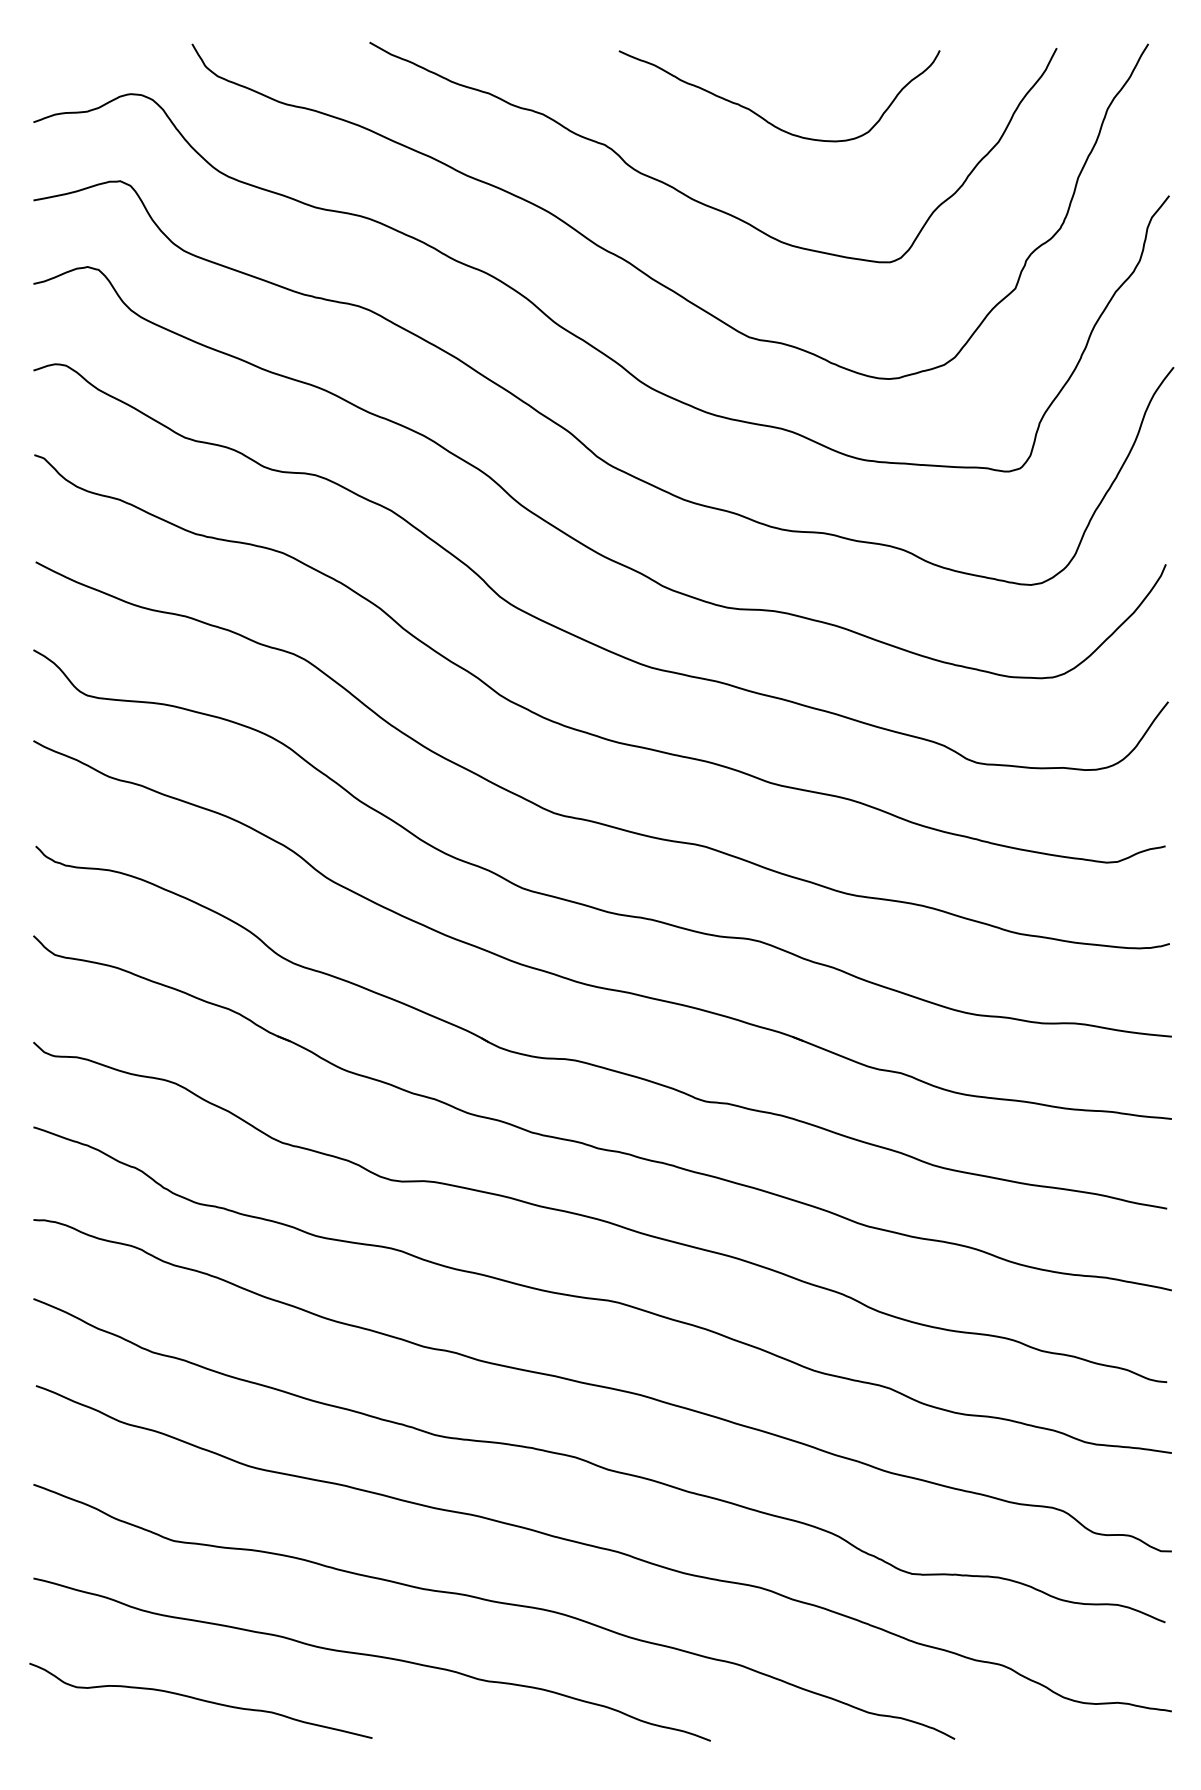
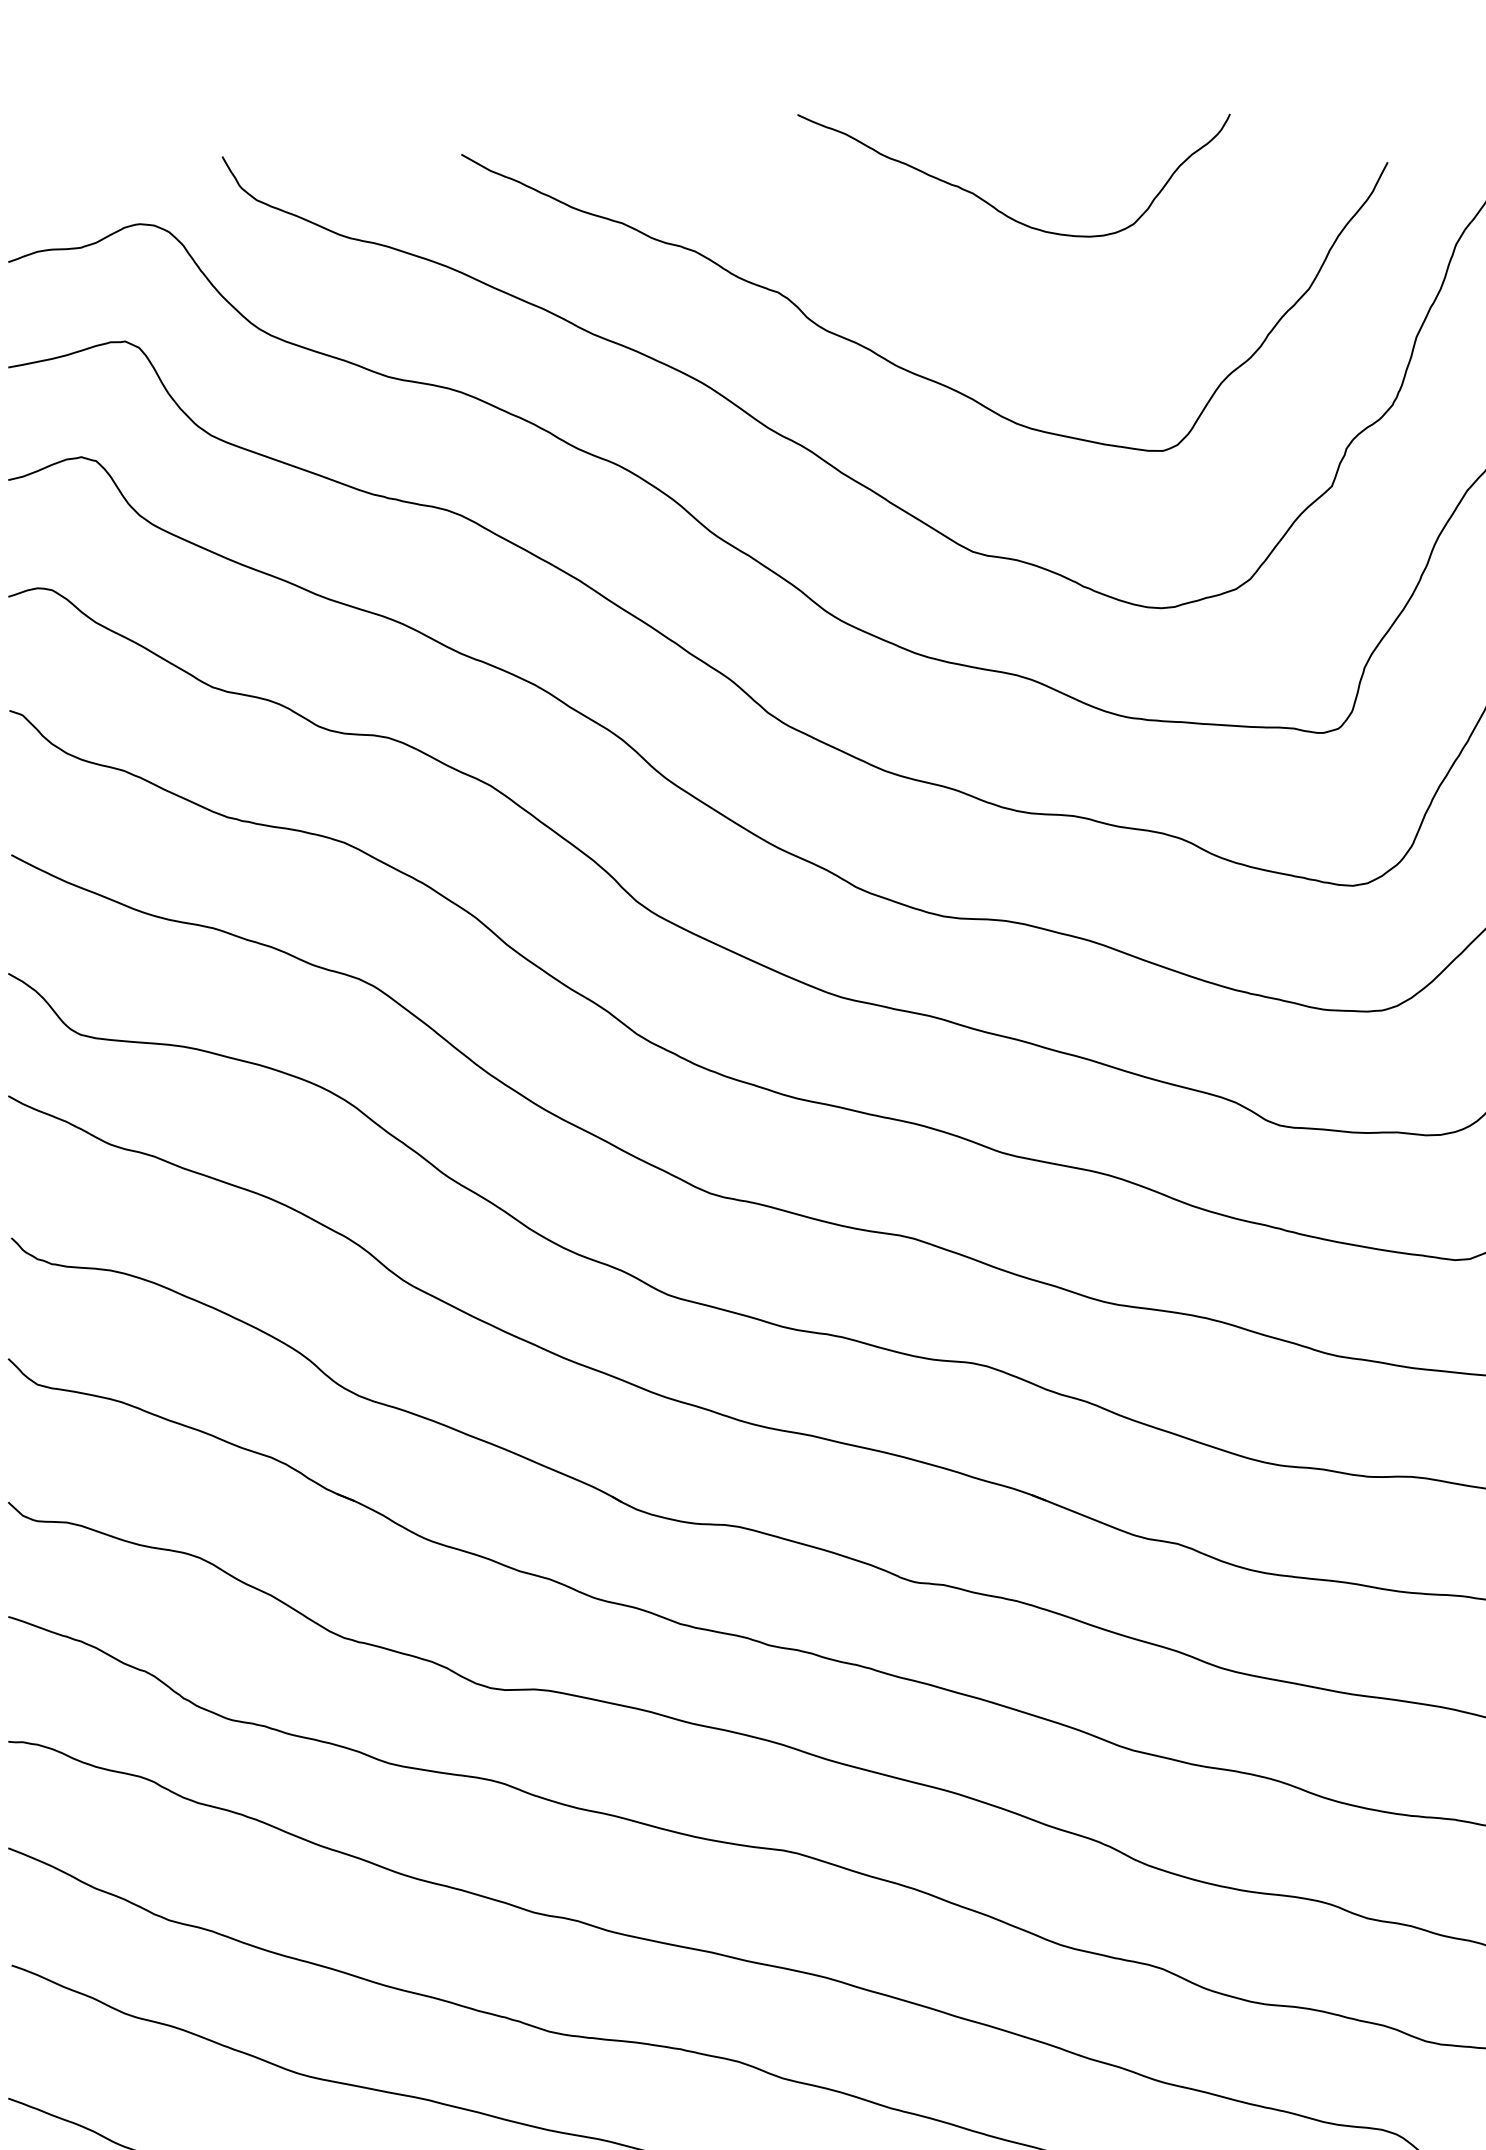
curve: (763, 117) -> (992, 204), moved

